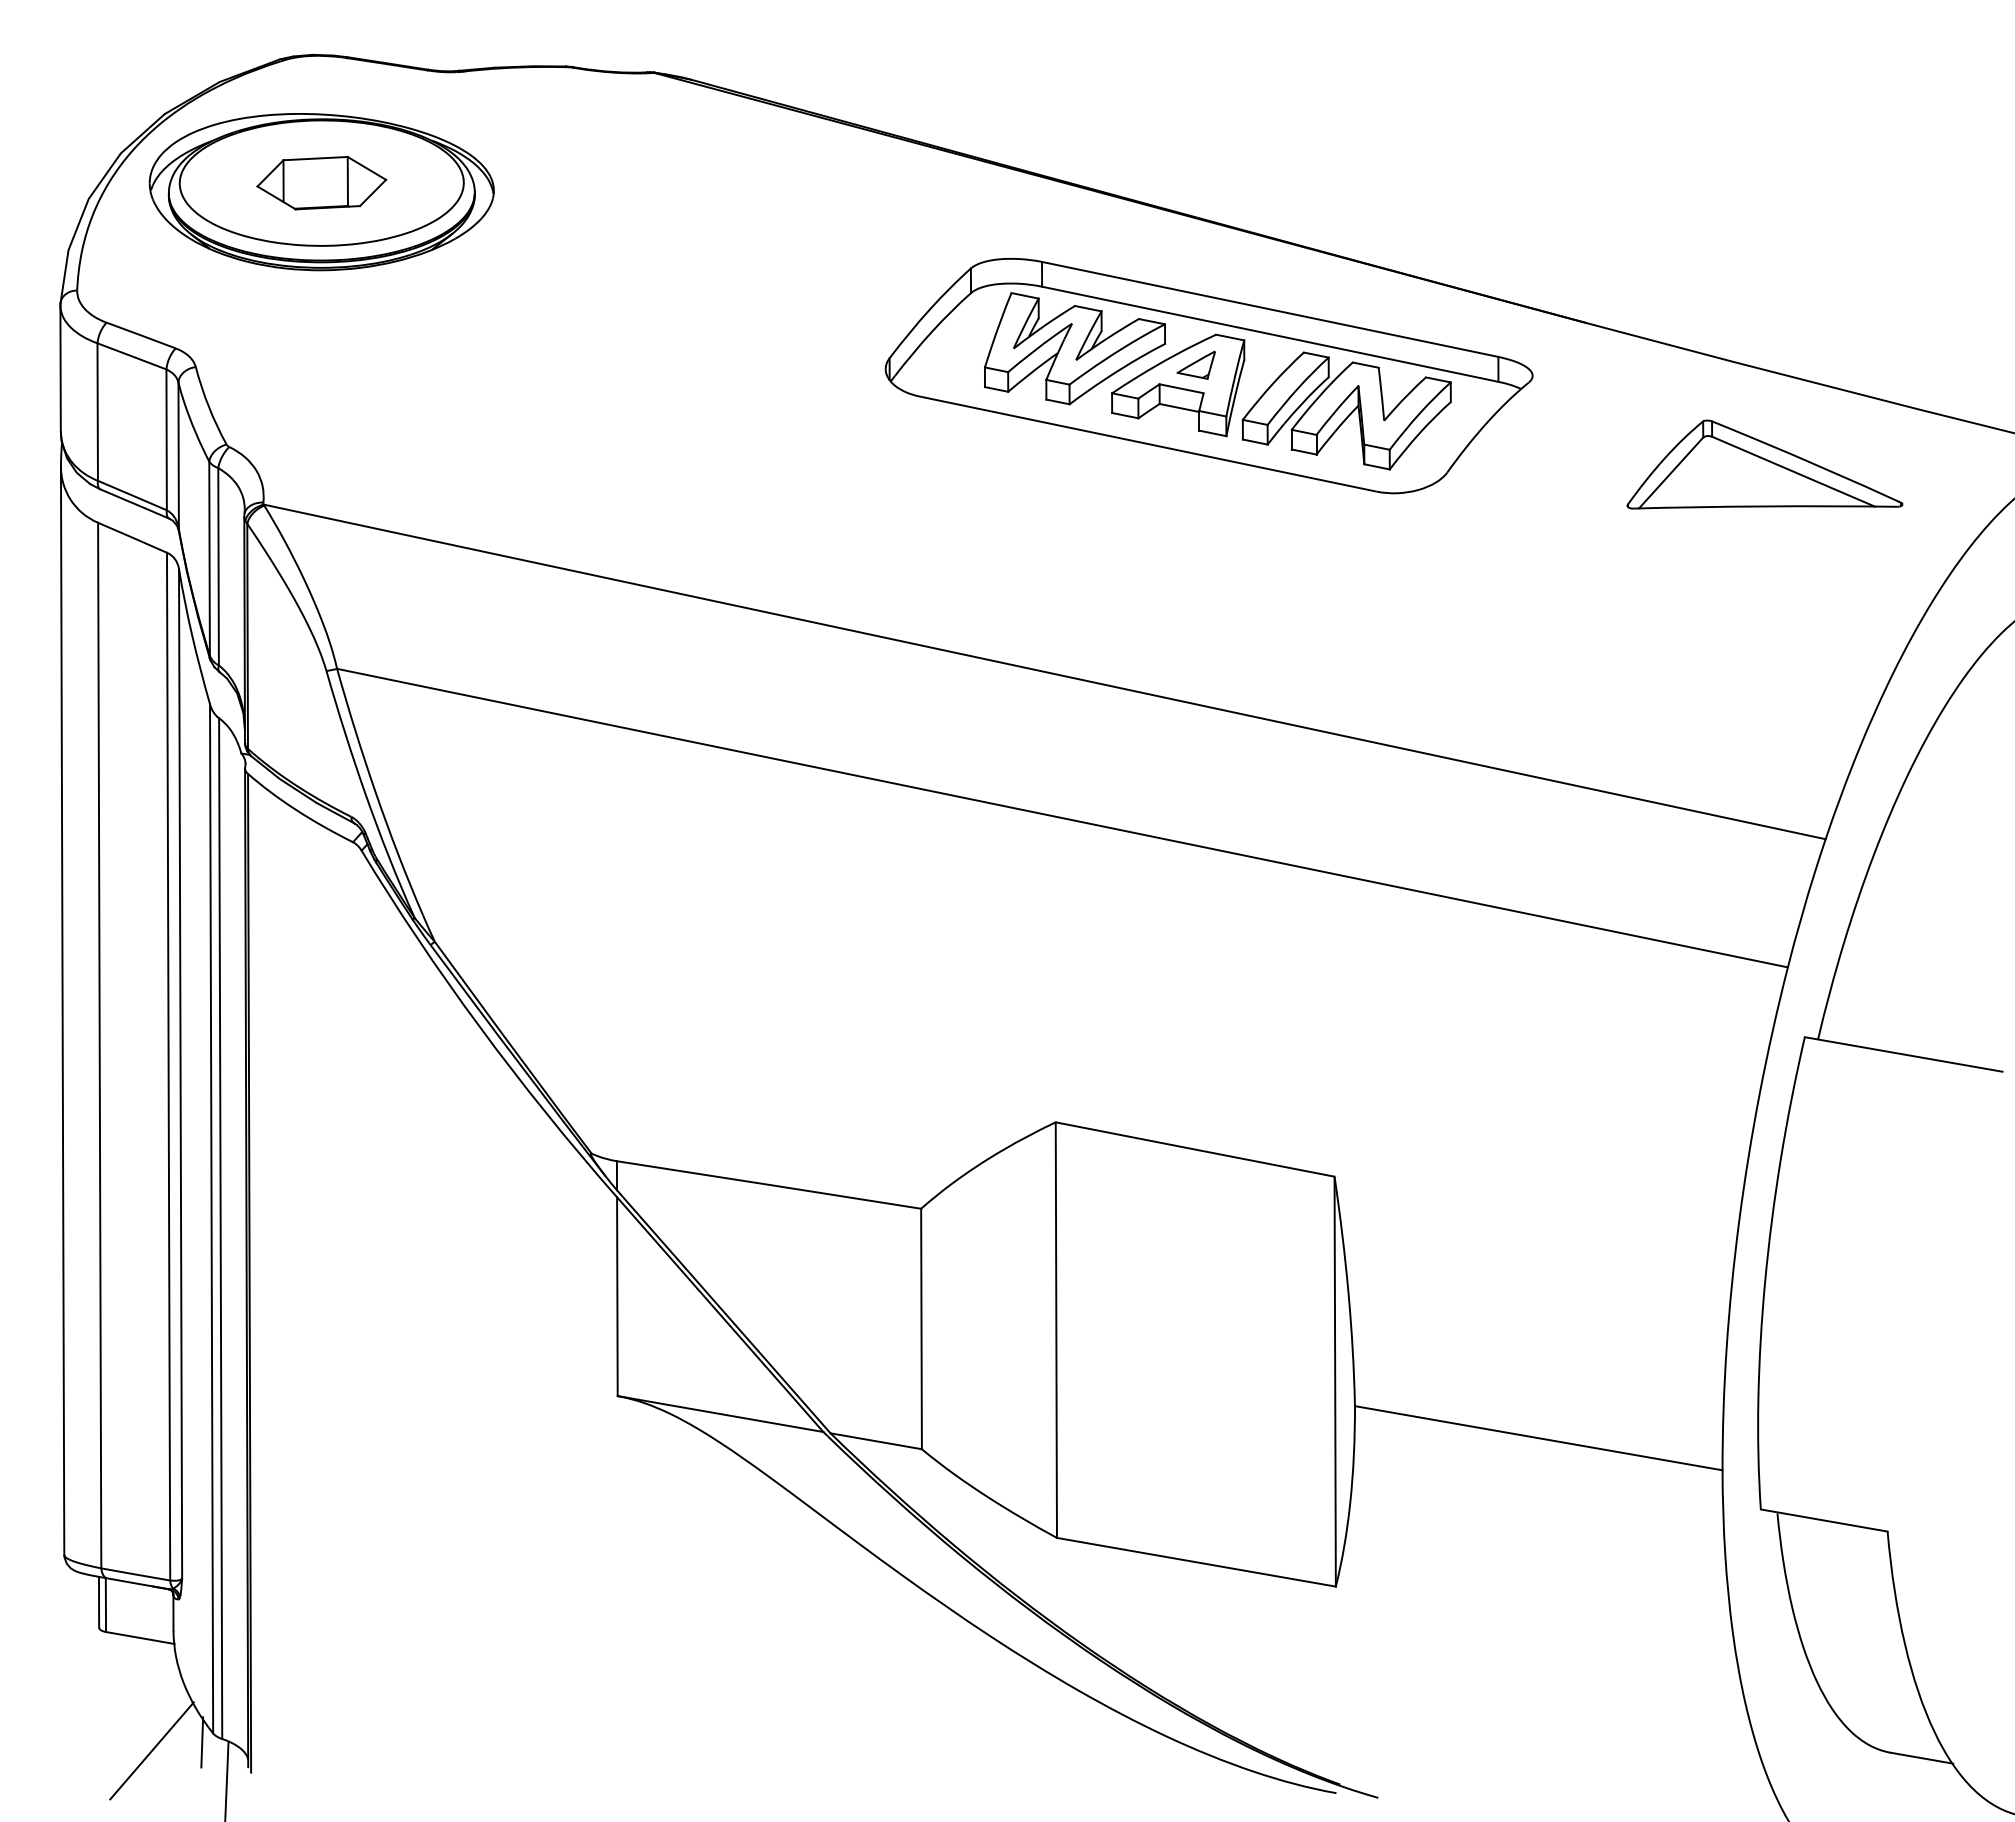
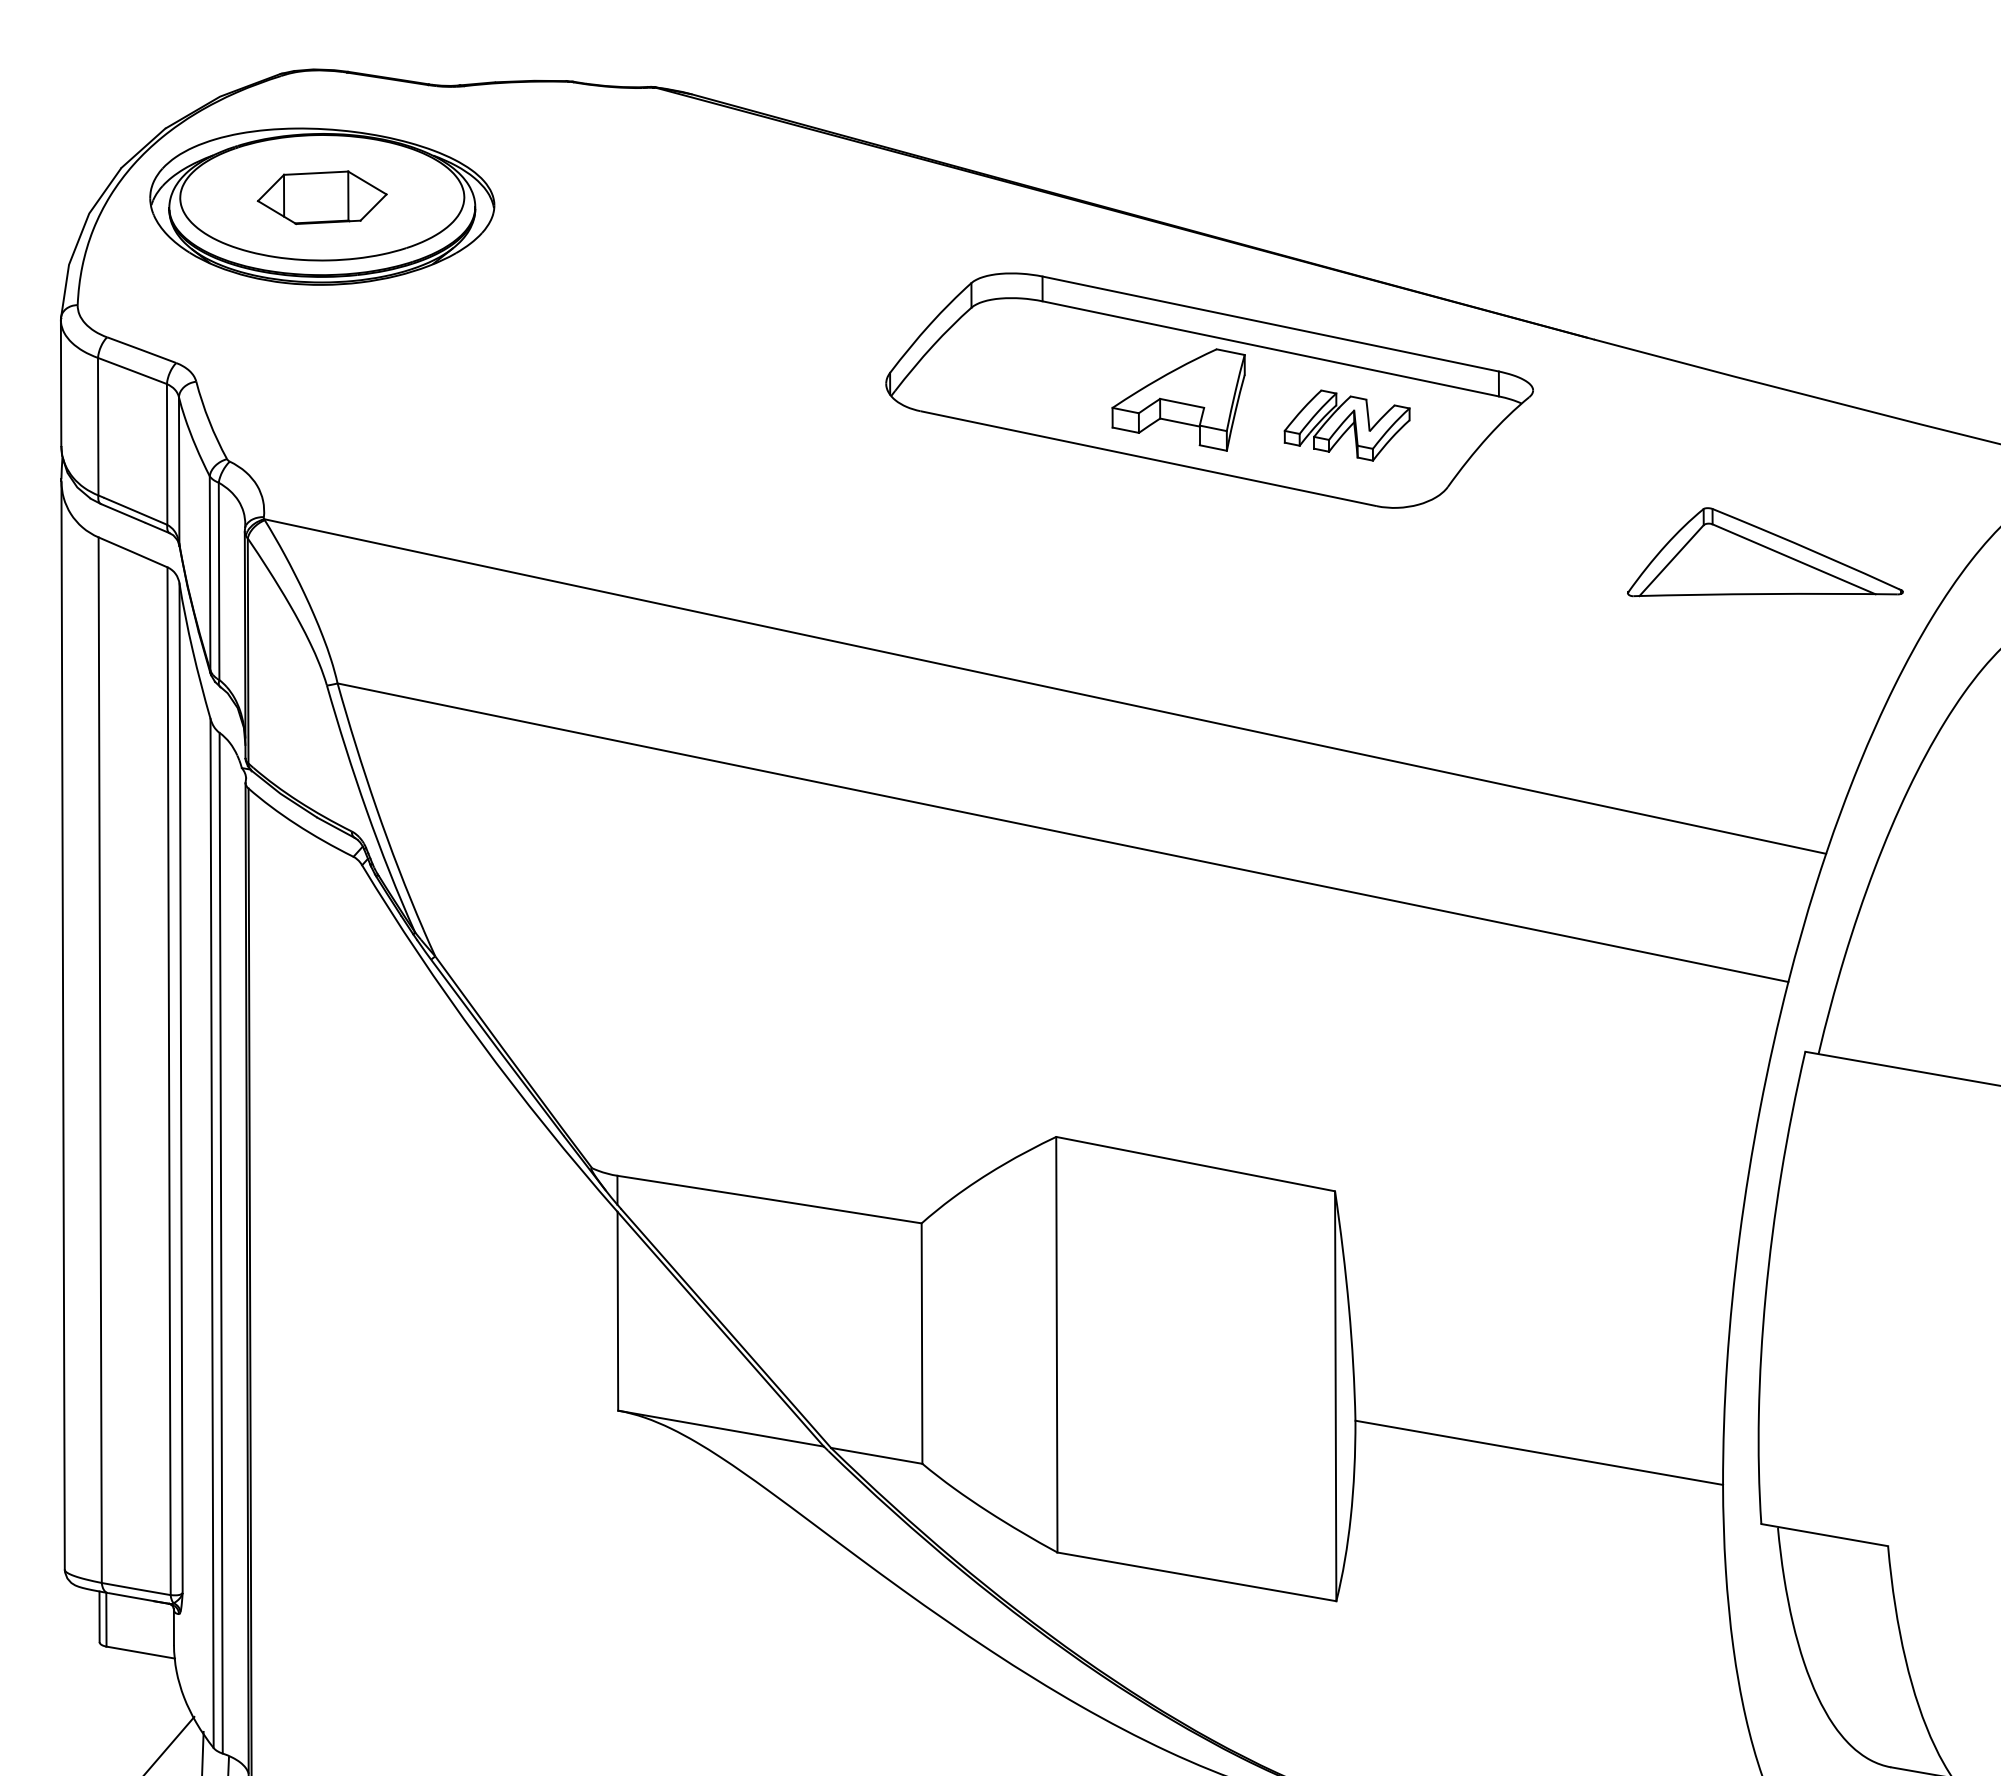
part: (1074, 348) -> (1075, 363), removed
part: (1195, 364) -> (1196, 379), removed
part: (1346, 410) -> (1347, 425), size x0.6
part: (1764, 464) -> (1765, 552), moved

